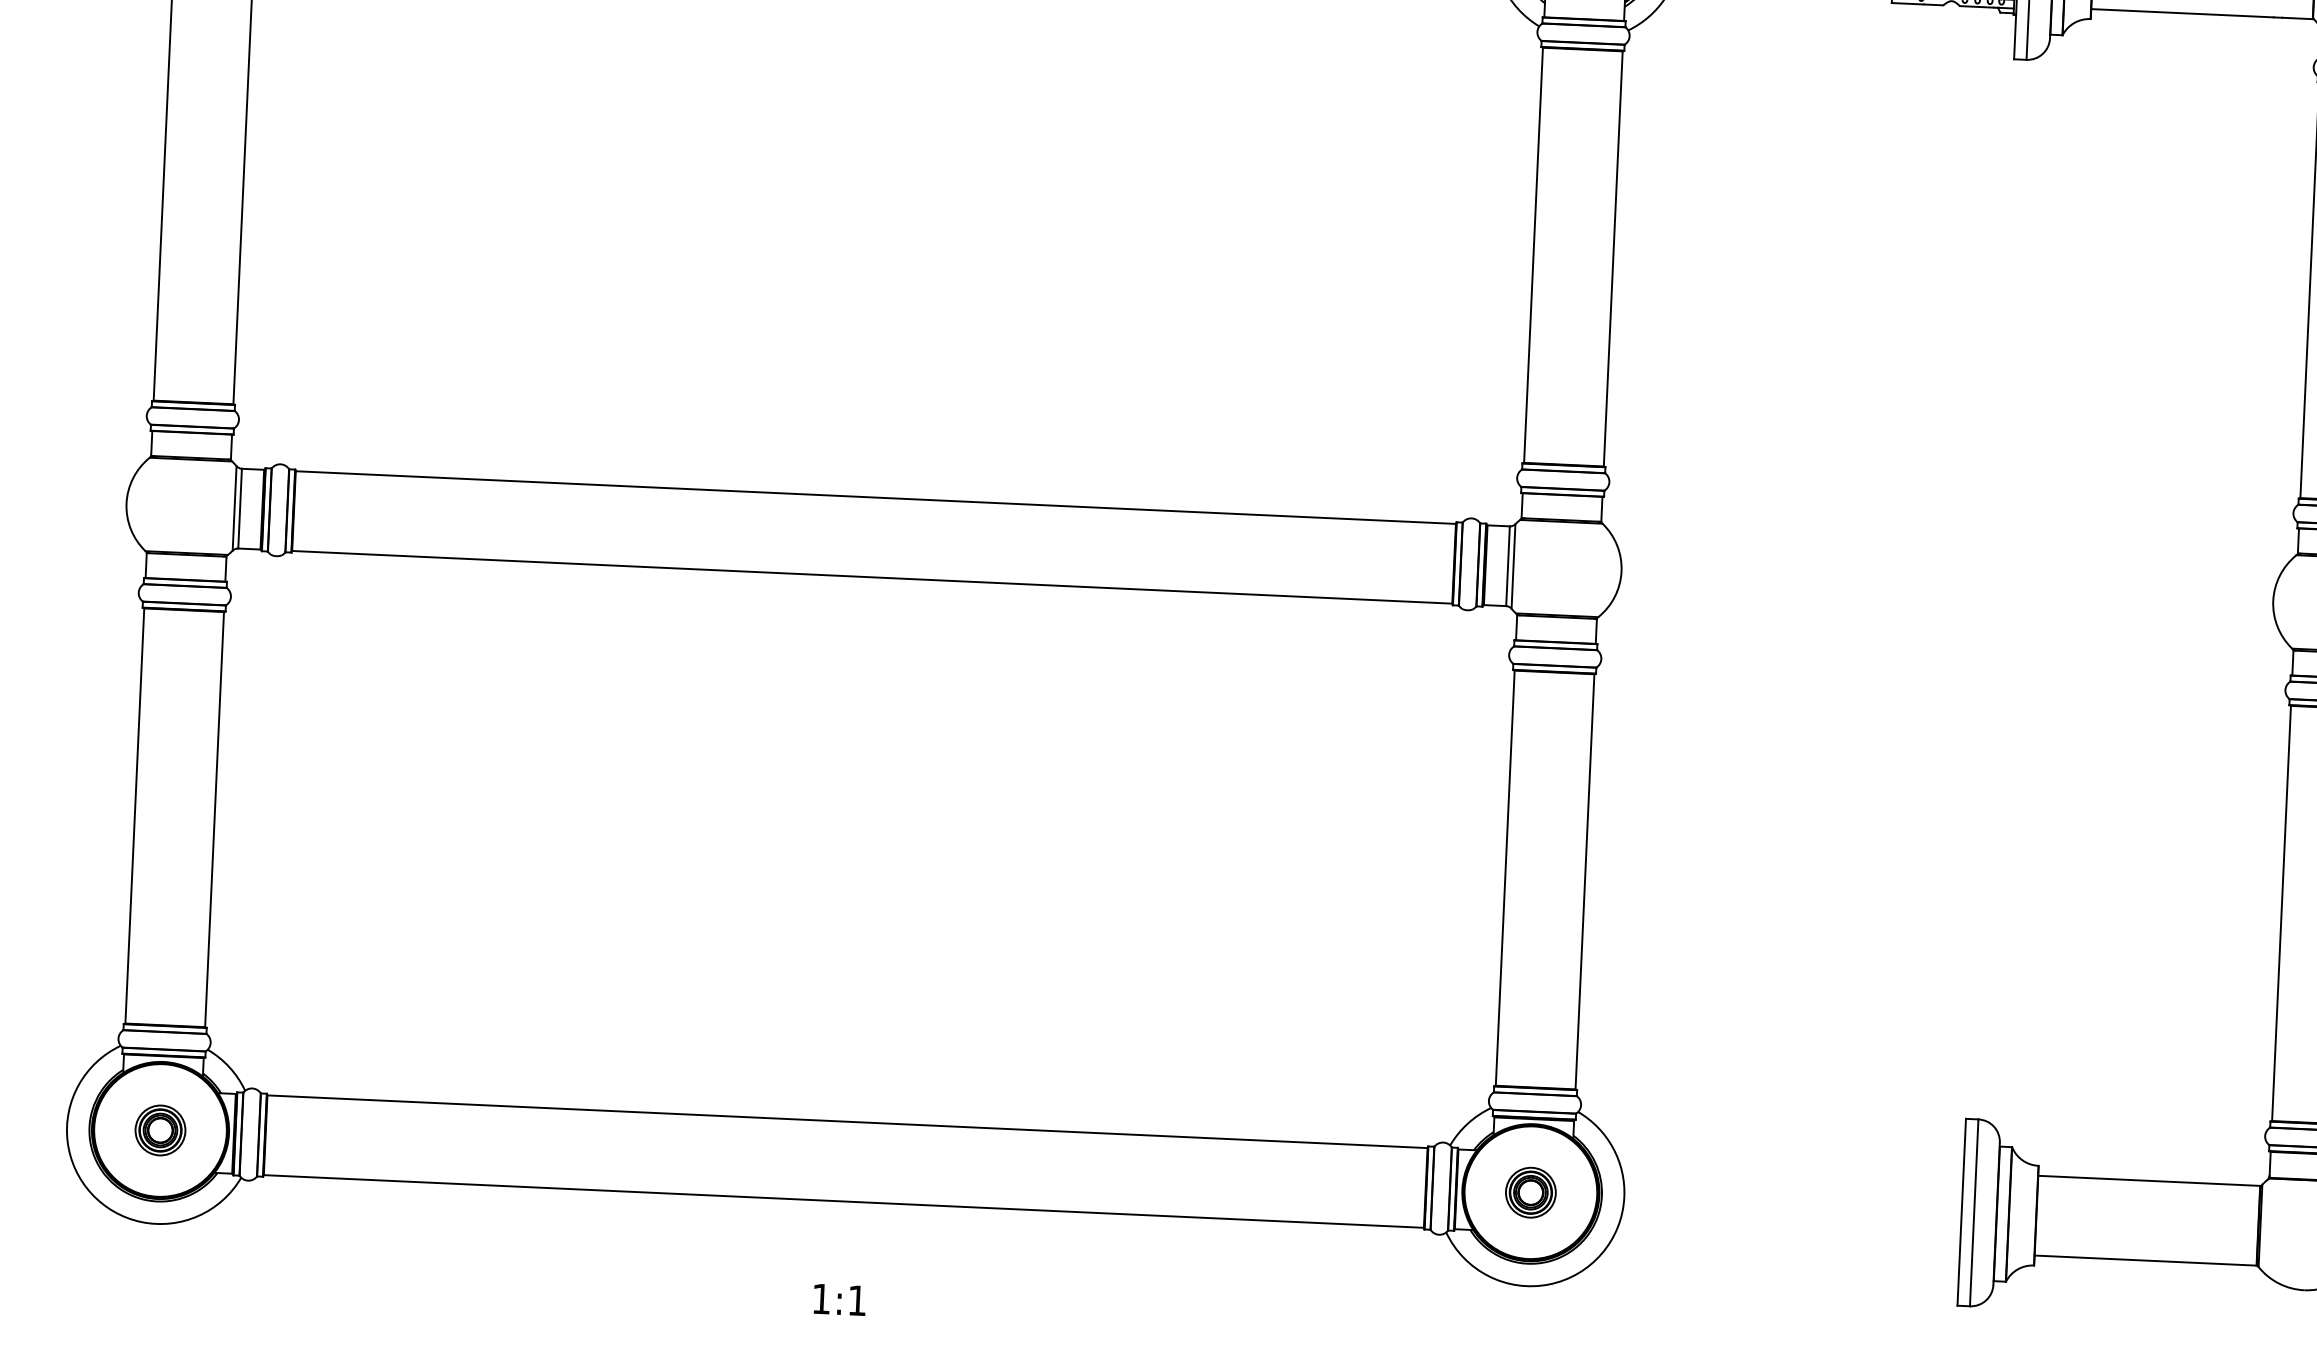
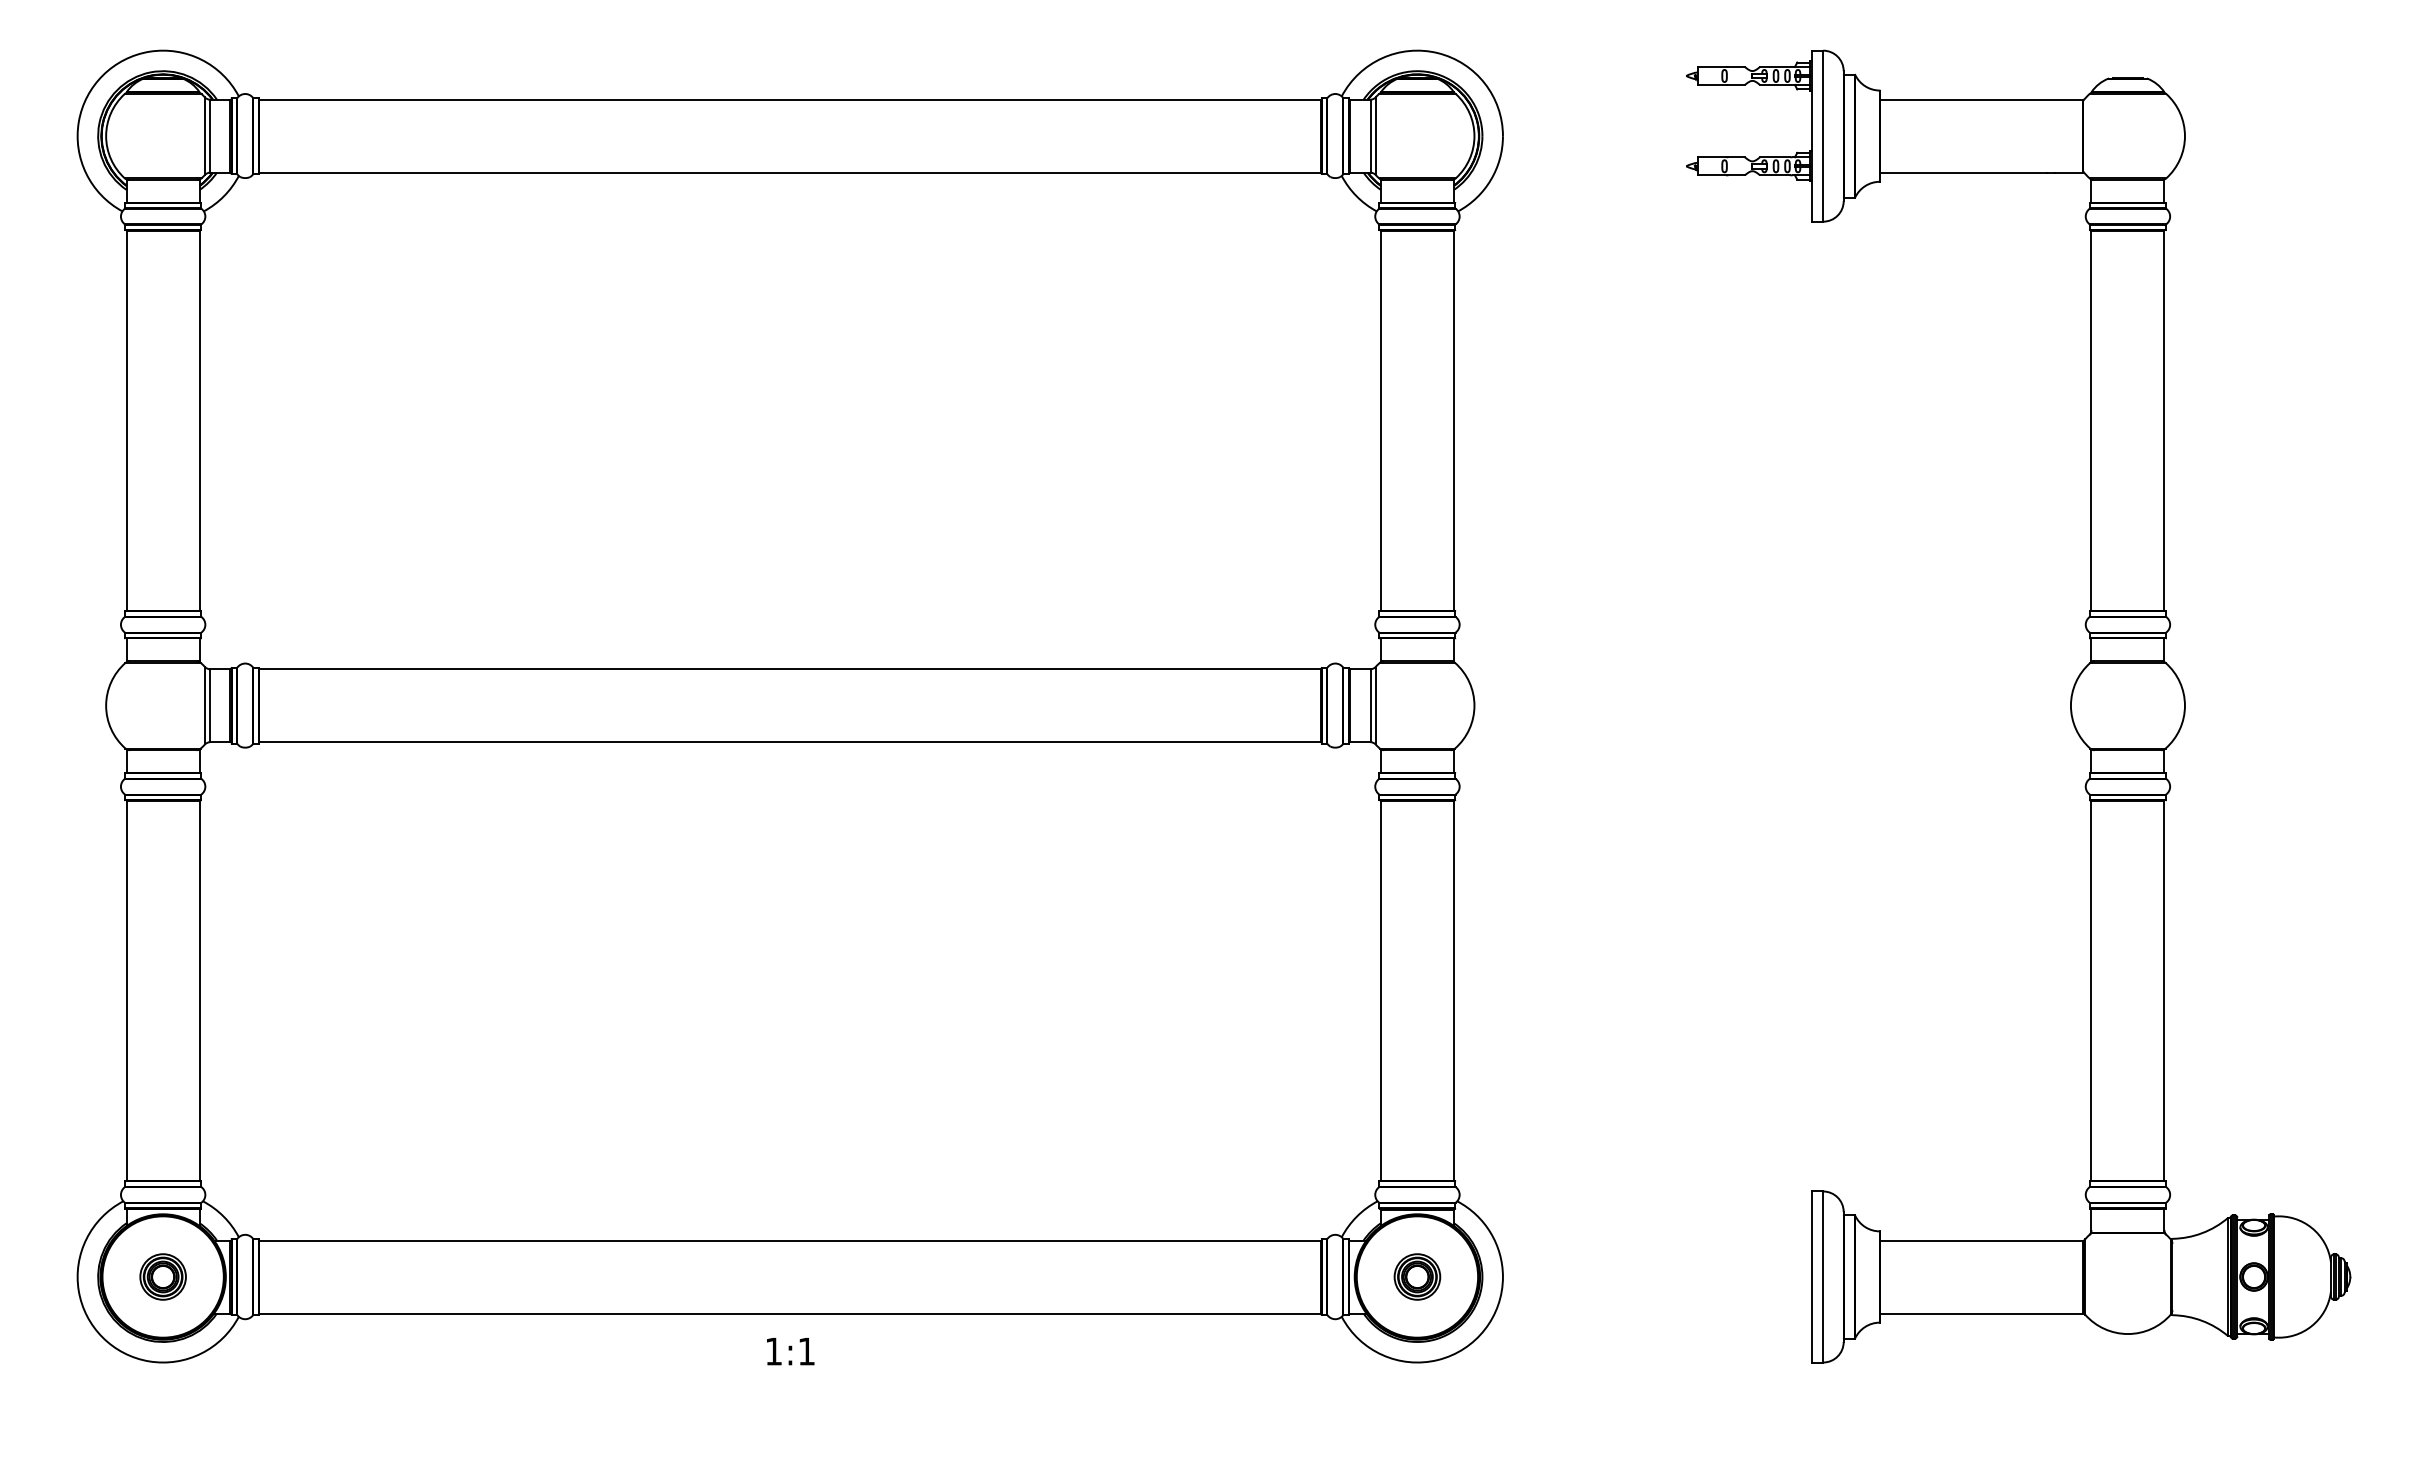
text: (839, 1299) -> (790, 1351), moved

